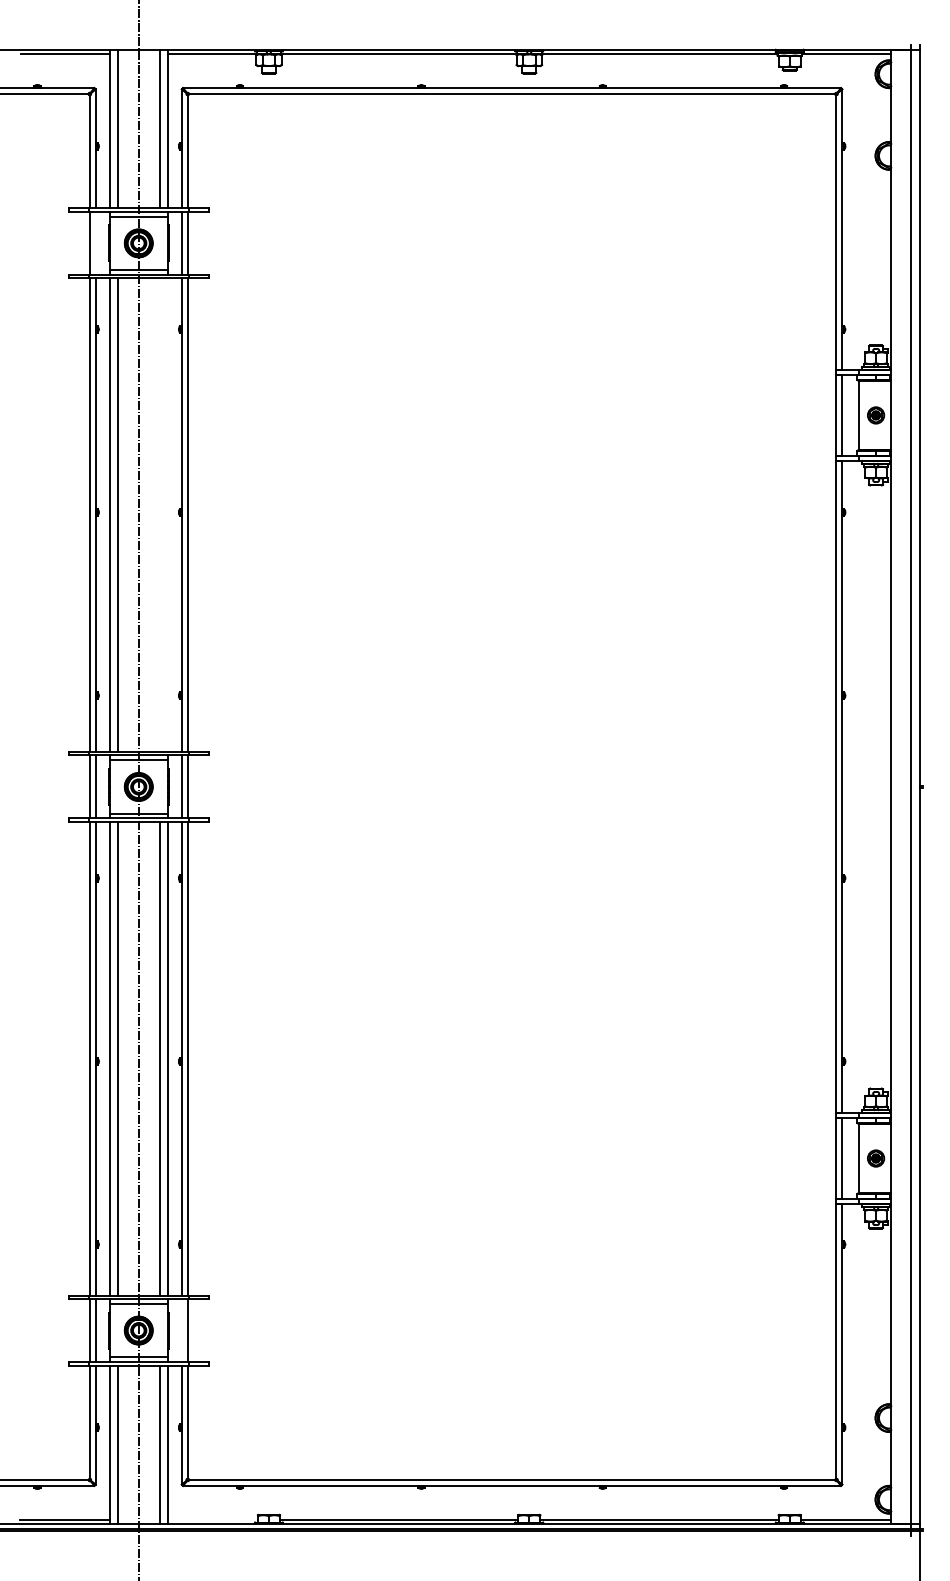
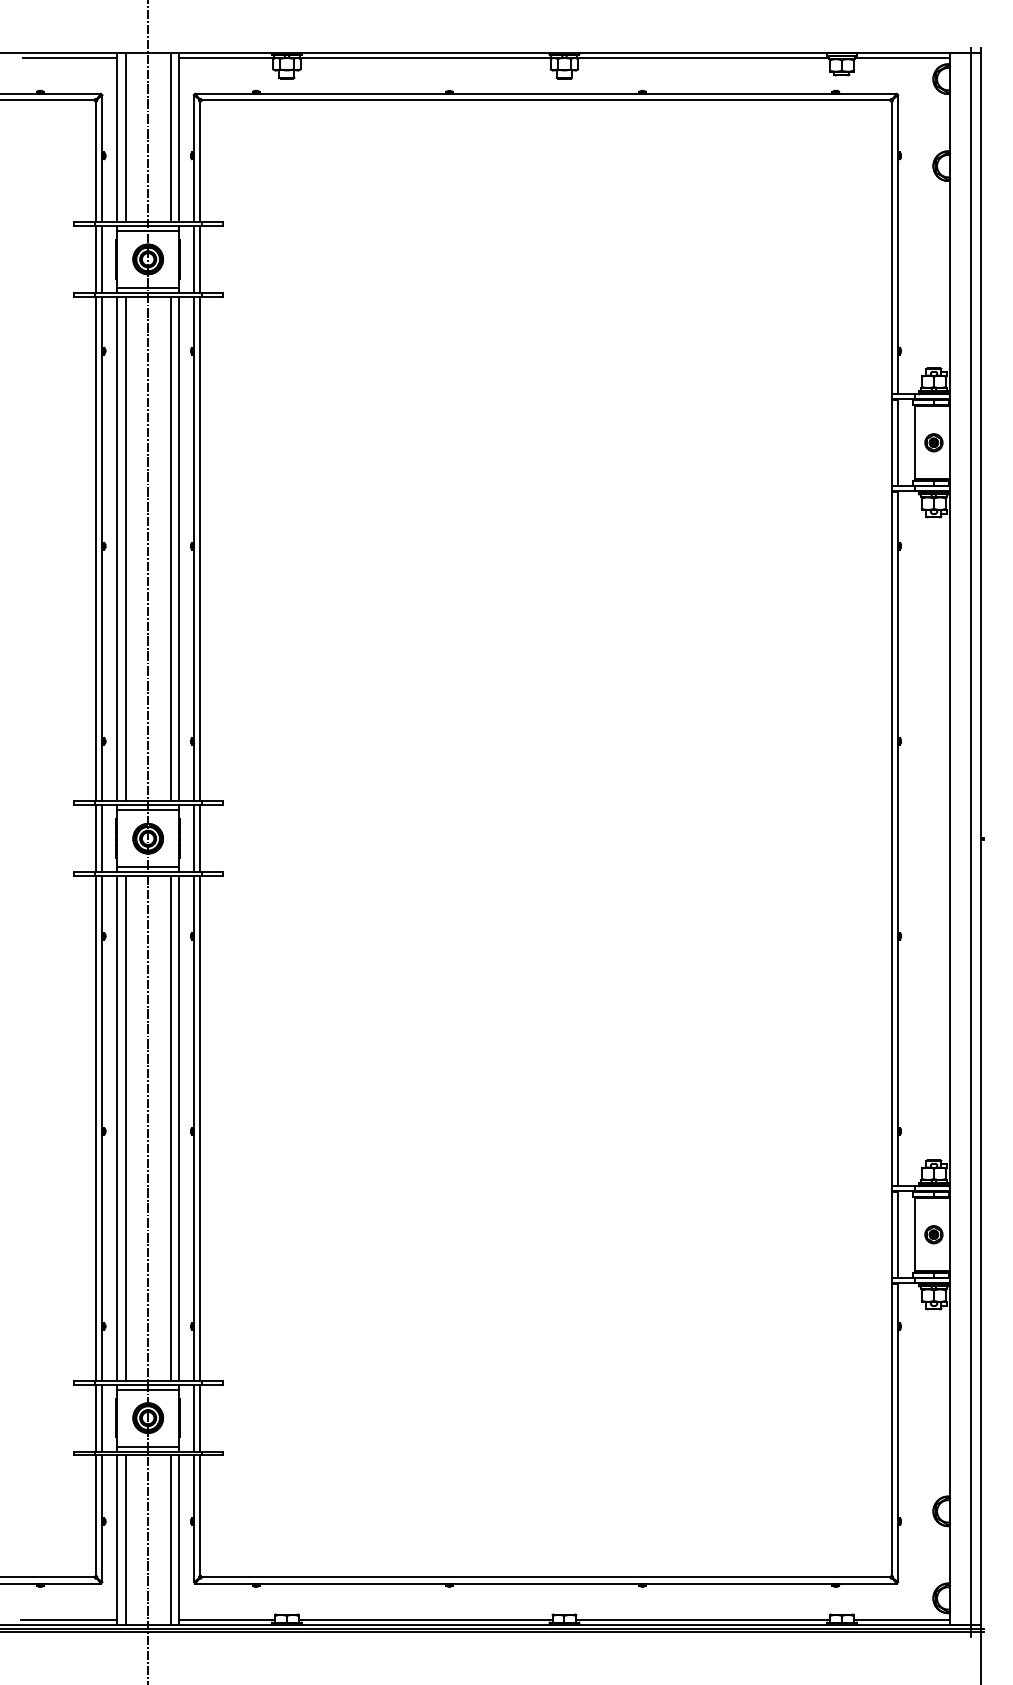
line: (95, 242) -> (102, 258), added
line: (159, 514) -> (170, 548), added
line: (168, 514) -> (179, 548), added
line: (181, 1330) -> (193, 1417), added
line: (213, 1519) -> (227, 1619), added

